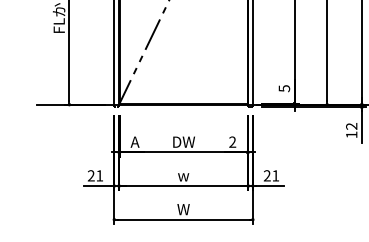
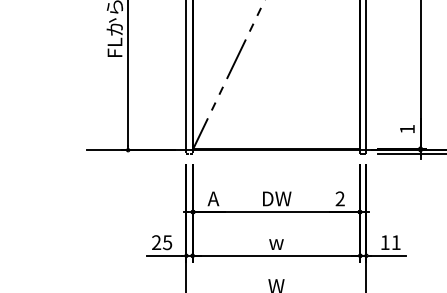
text: (284, 88) -> (407, 129), 5 -> 1
text: (99, 175) -> (167, 242), 21 -> 25
text: (266, 175) -> (384, 242), 21 -> 11

